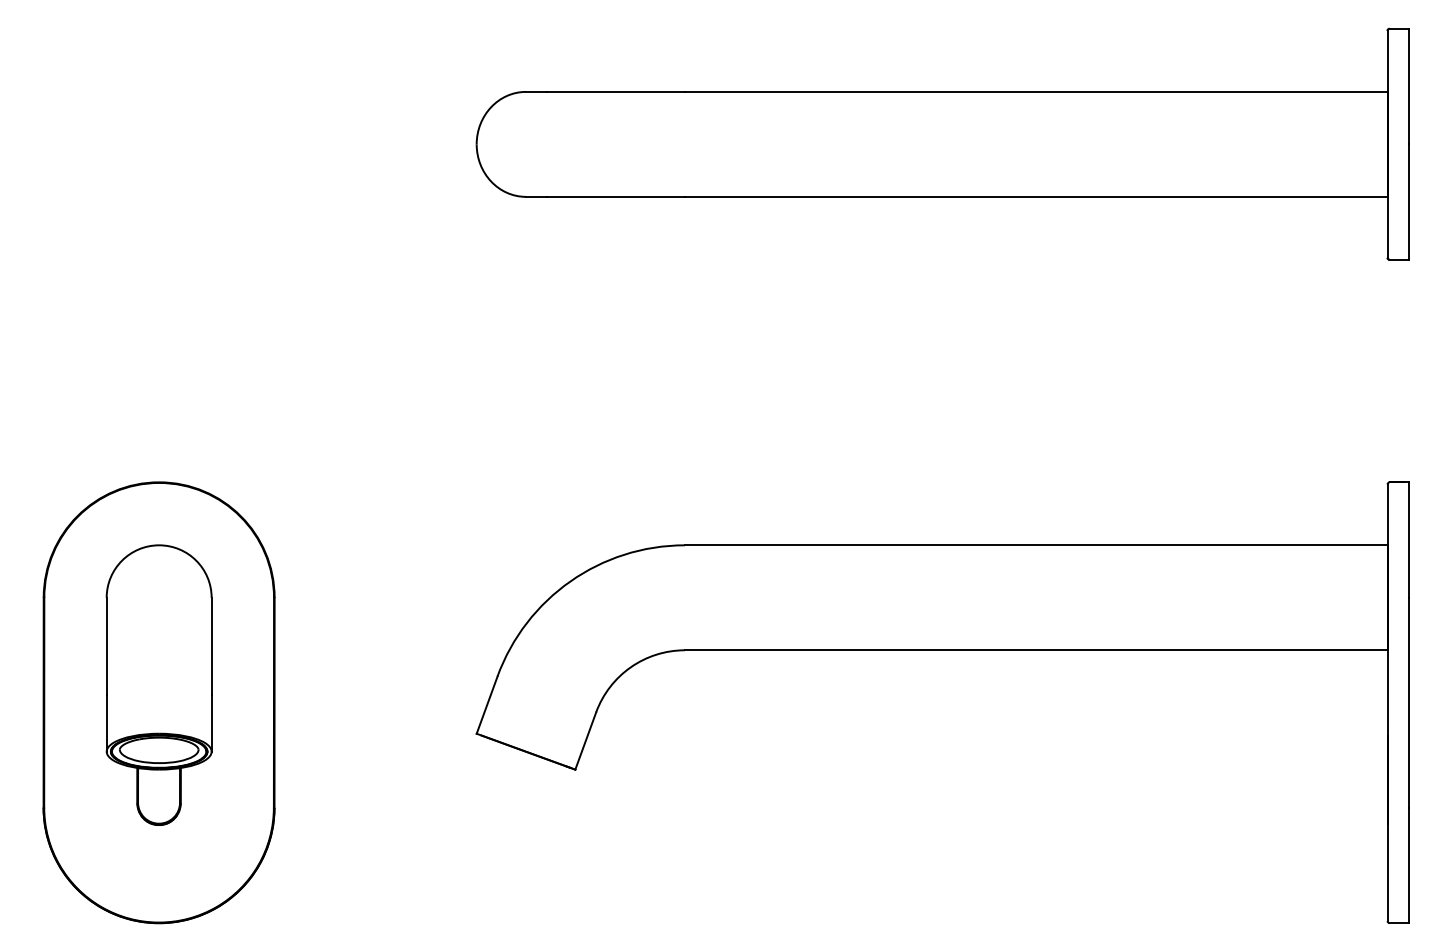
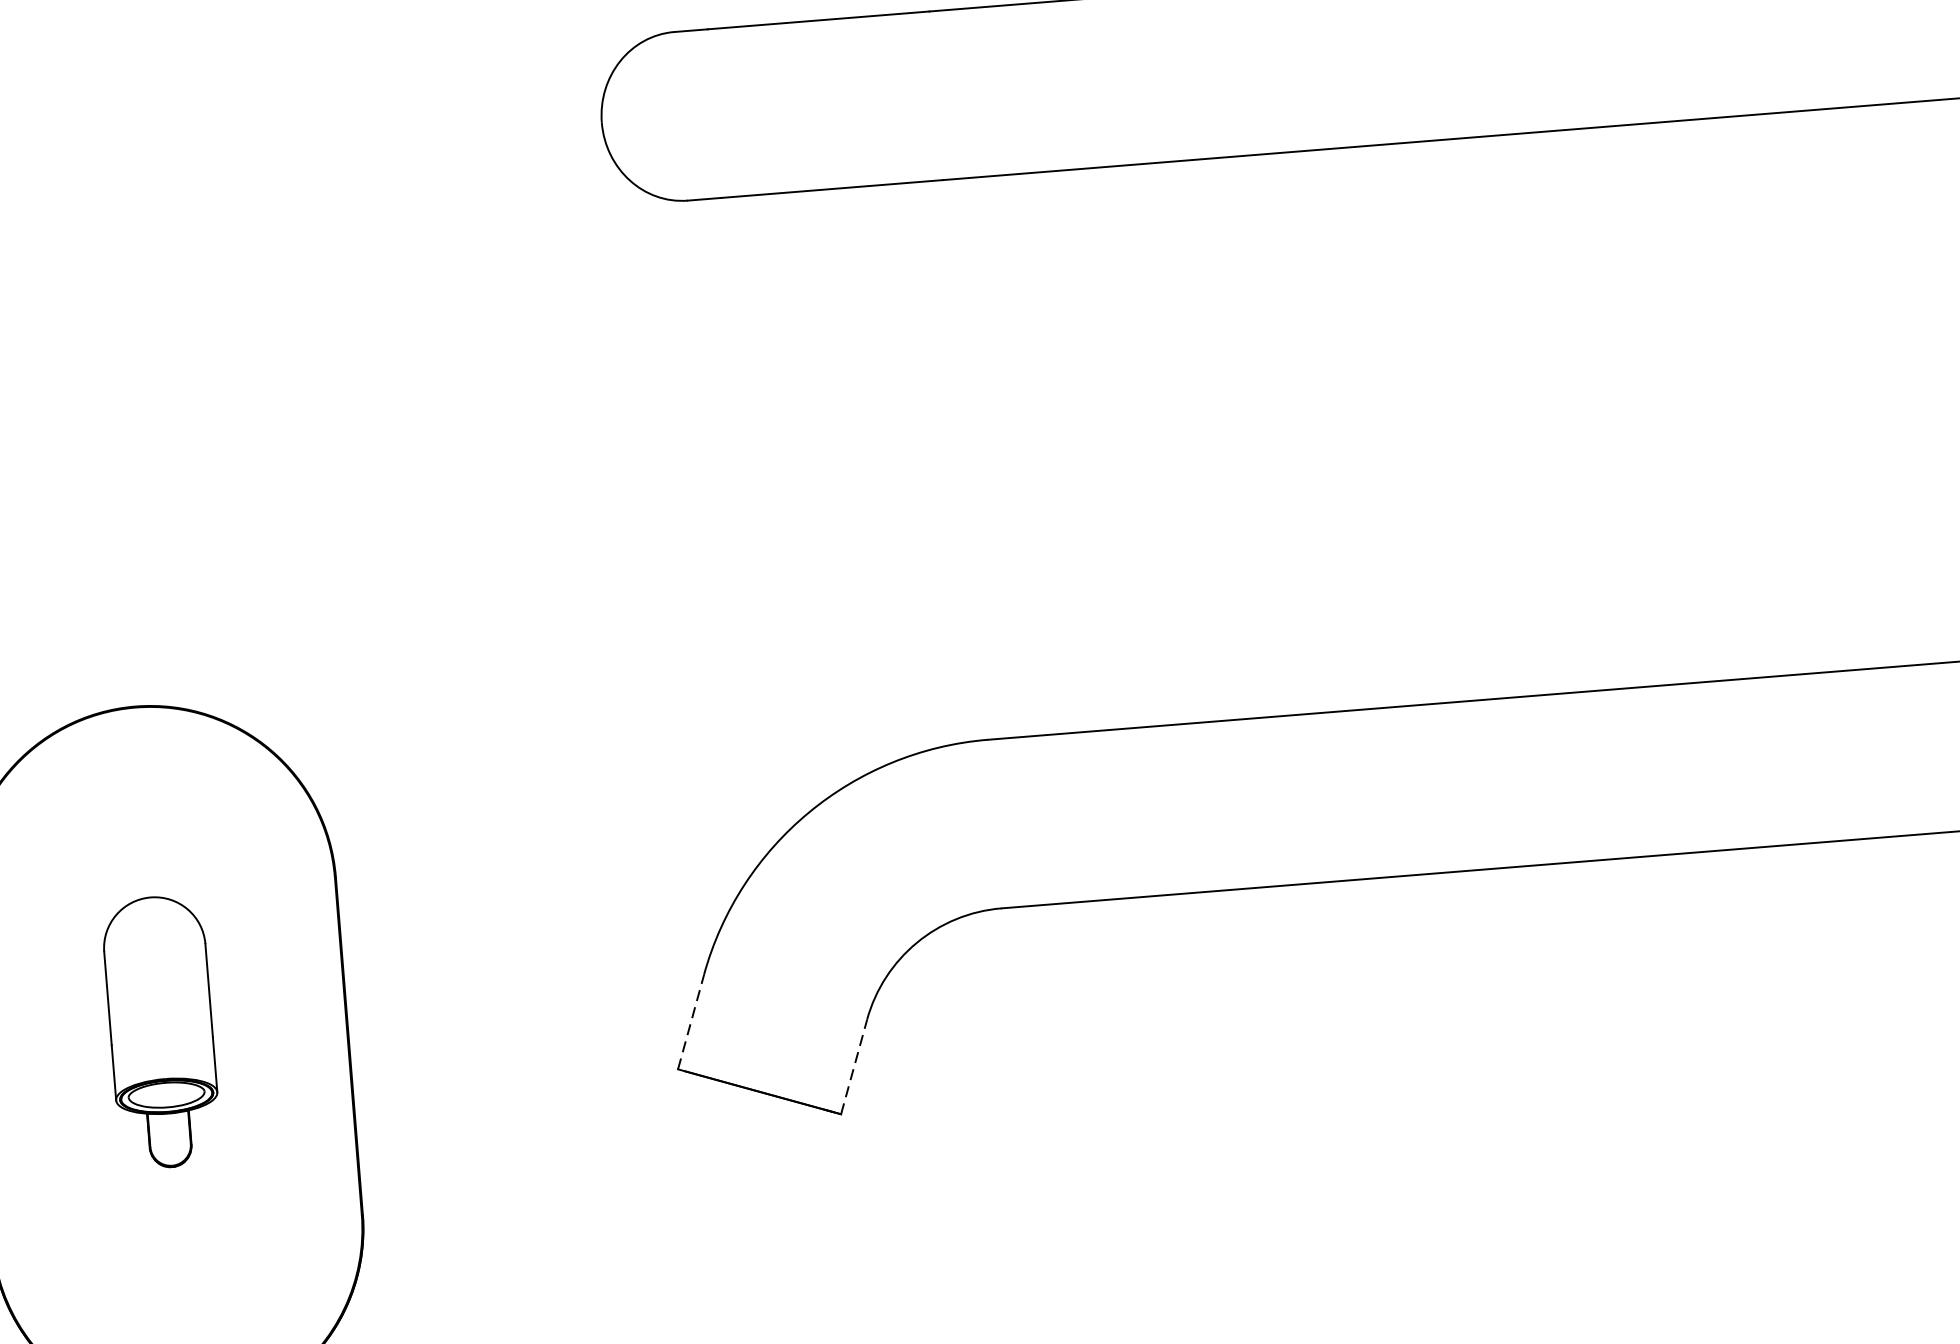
part: (158, 684) -> (160, 1031), size x0.6
line: (487, 704) -> (691, 1020), solid -> dashed
line: (585, 740) -> (853, 1066), solid -> dashed

